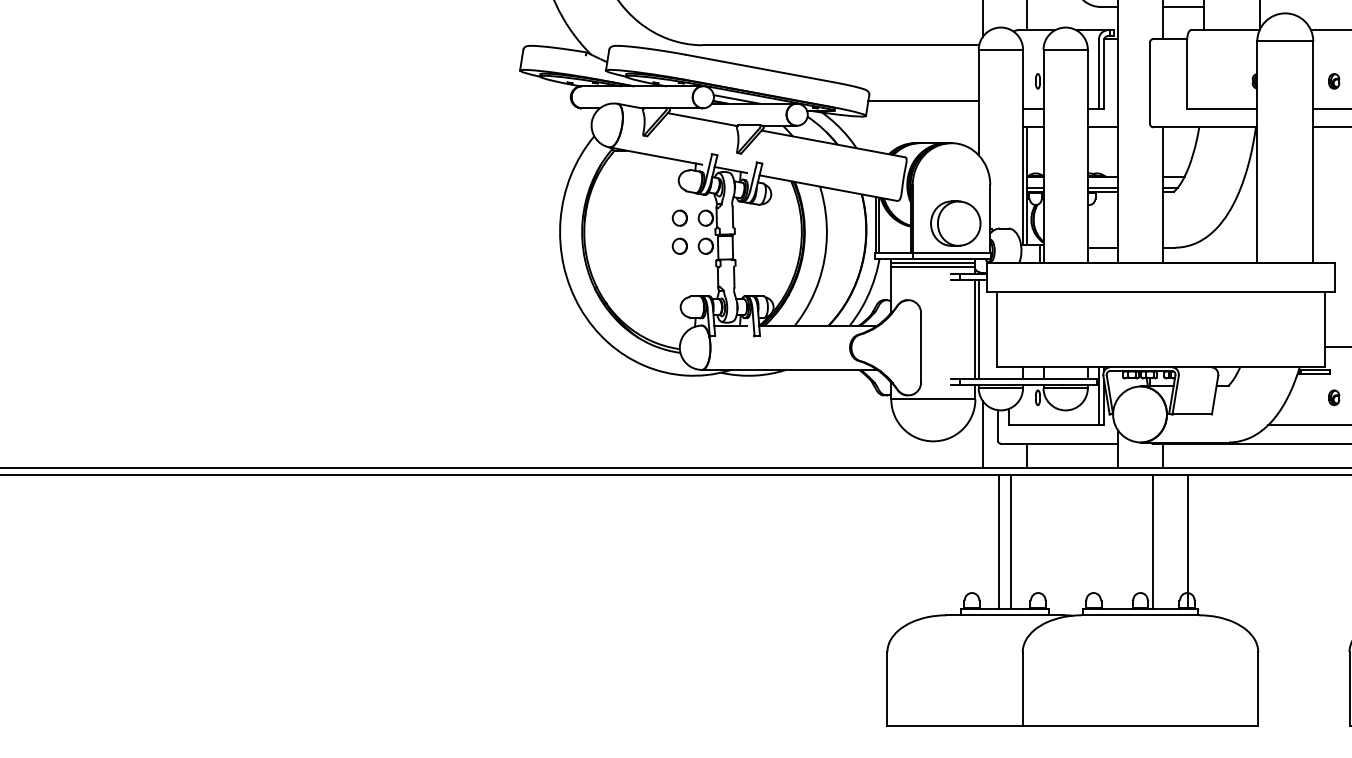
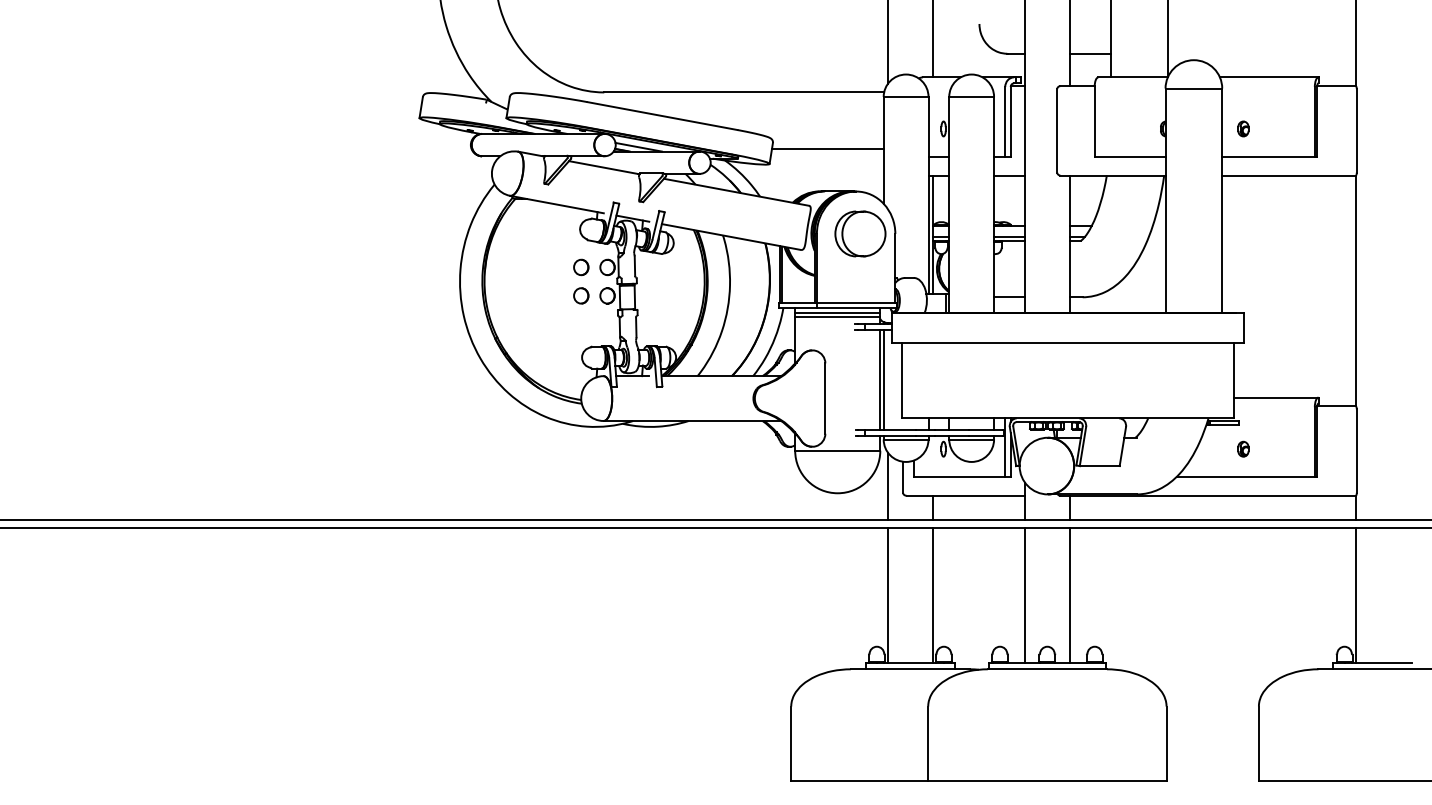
part: (955, 223) -> (860, 233), moved
line: (998, 542) -> (932, 595), moved
line: (1010, 542) -> (887, 595), moved
line: (1152, 542) -> (1024, 595), moved
line: (1188, 542) -> (1069, 595), moved

